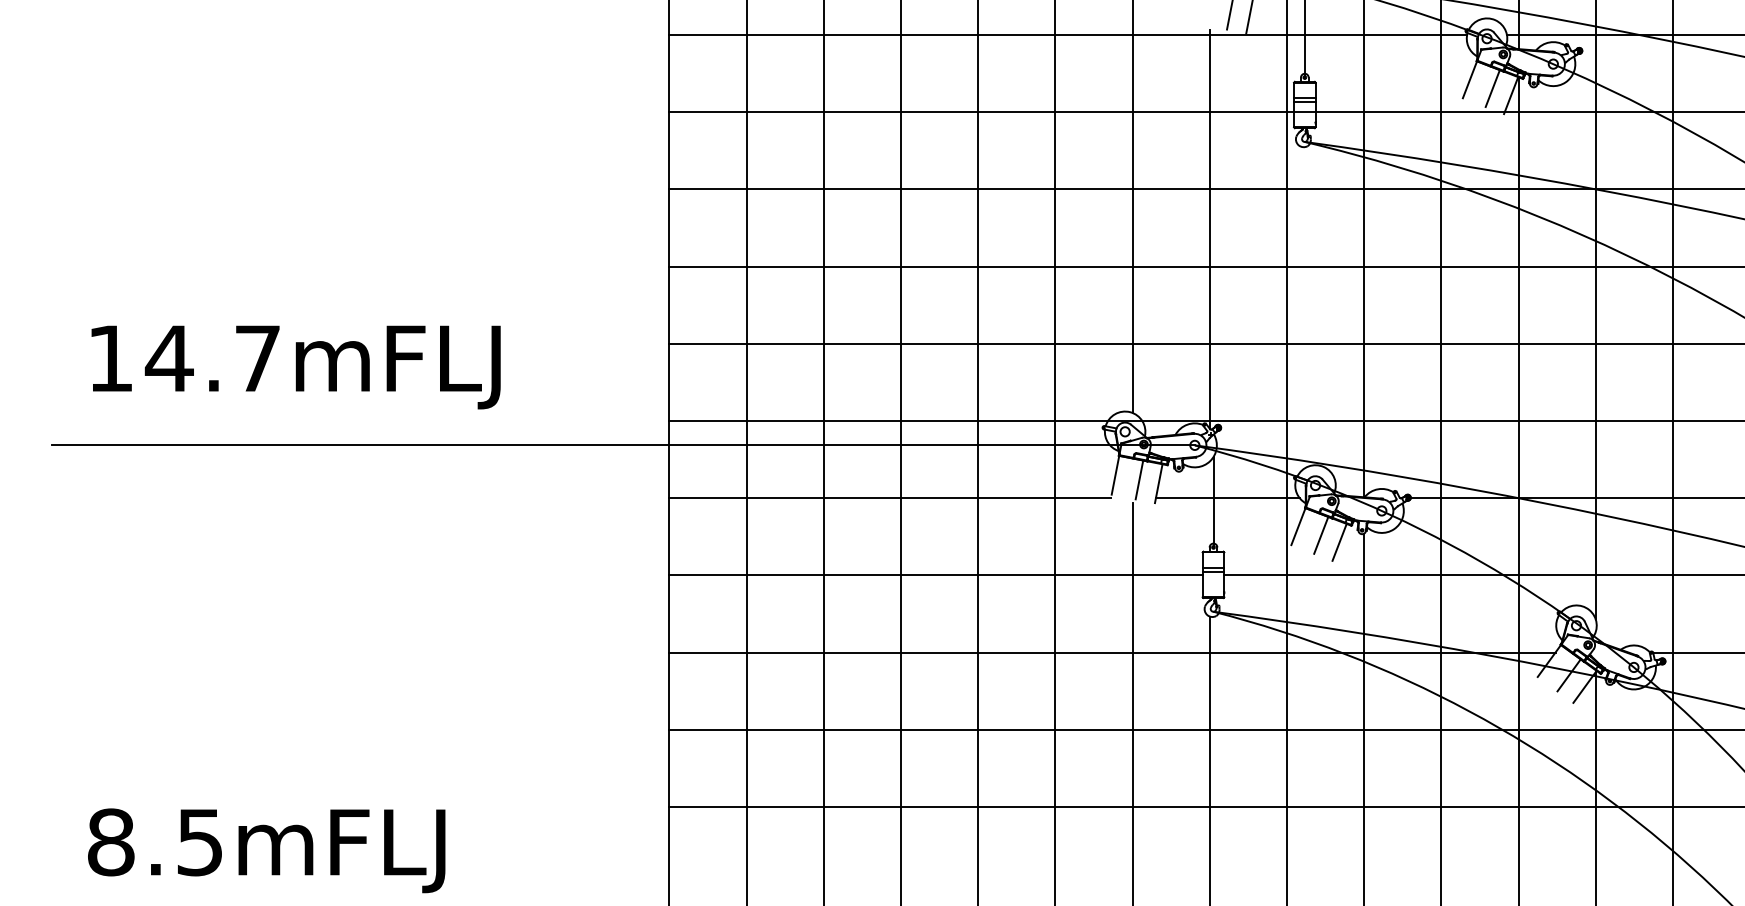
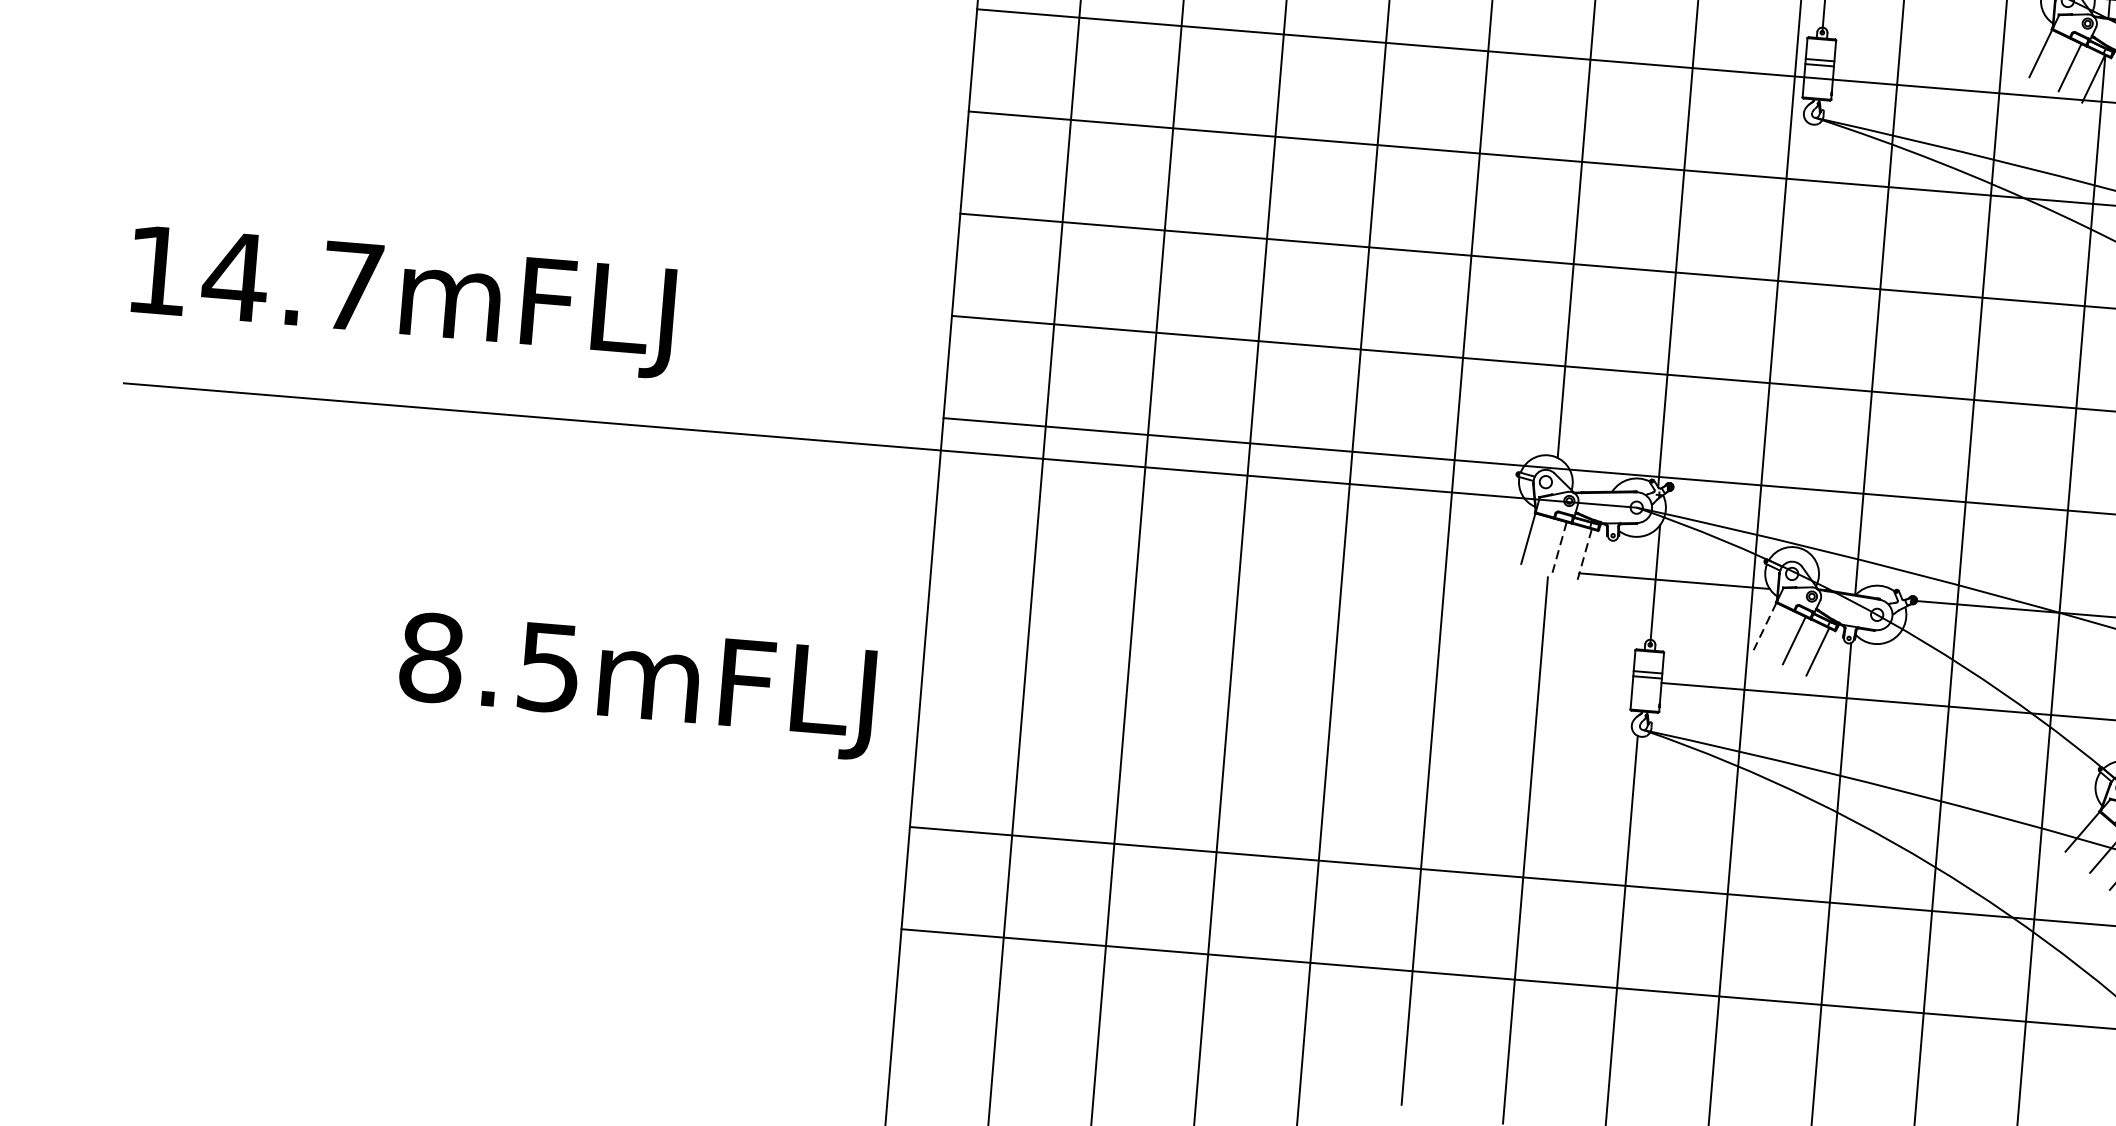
text: (295, 367) -> (401, 302), moved
line: (1139, 479) -> (1559, 546), solid -> dashed
line: (1158, 483) -> (1584, 554), solid -> dashed
line: (890, 498) -> (1227, 544), removed
line: (1298, 526) -> (1765, 626), solid -> dashed
line: (935, 575) -> (1279, 651), removed
line: (1112, 652) -> (1505, 772), removed
text: (266, 850) -> (636, 685), moved

